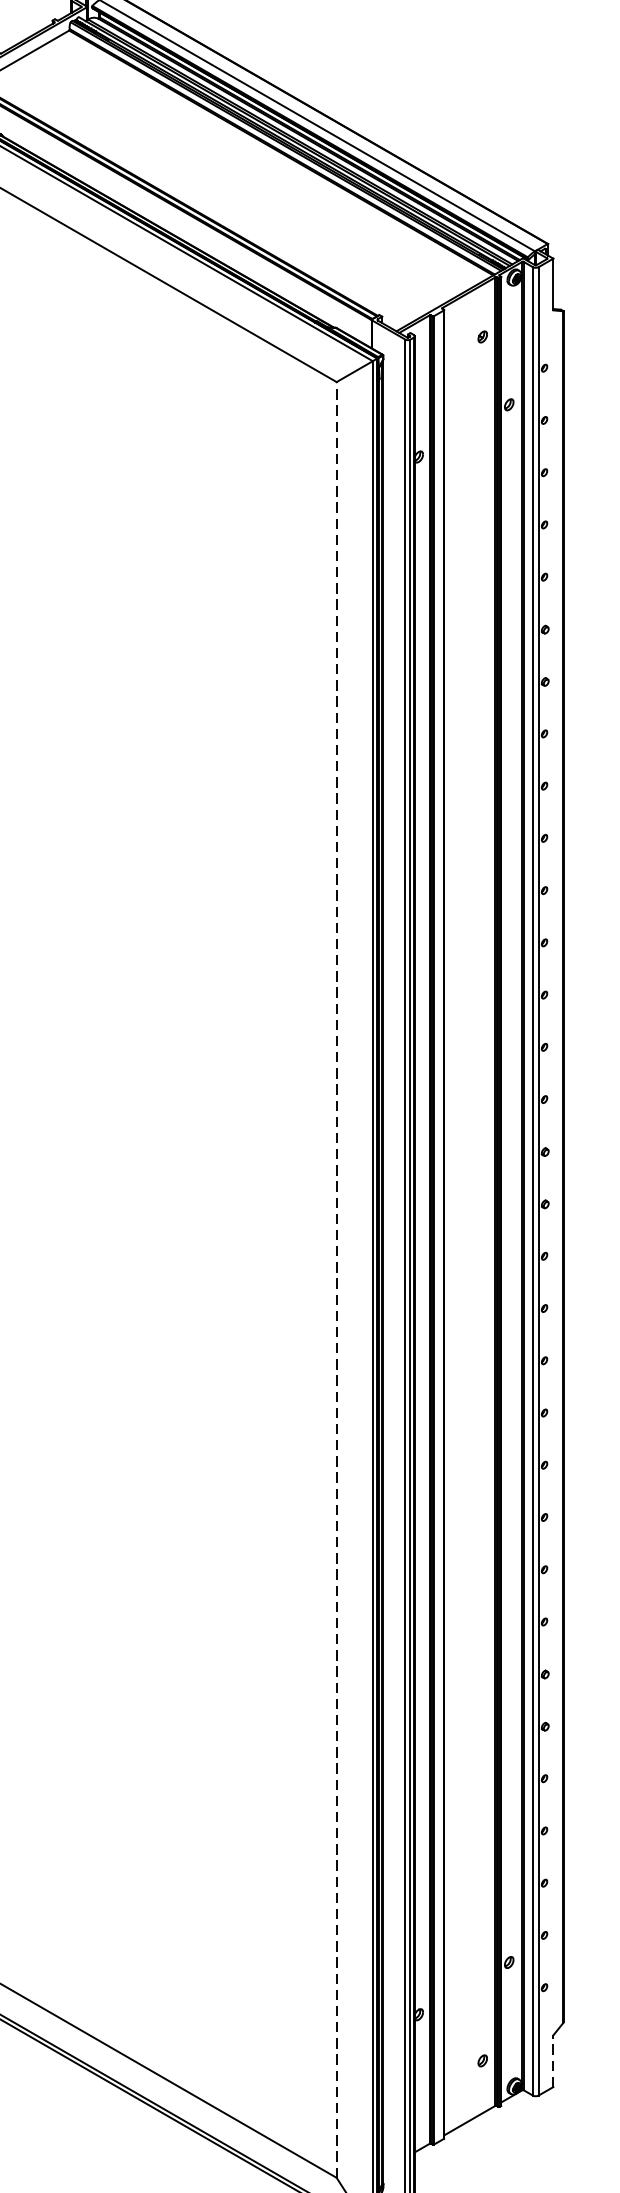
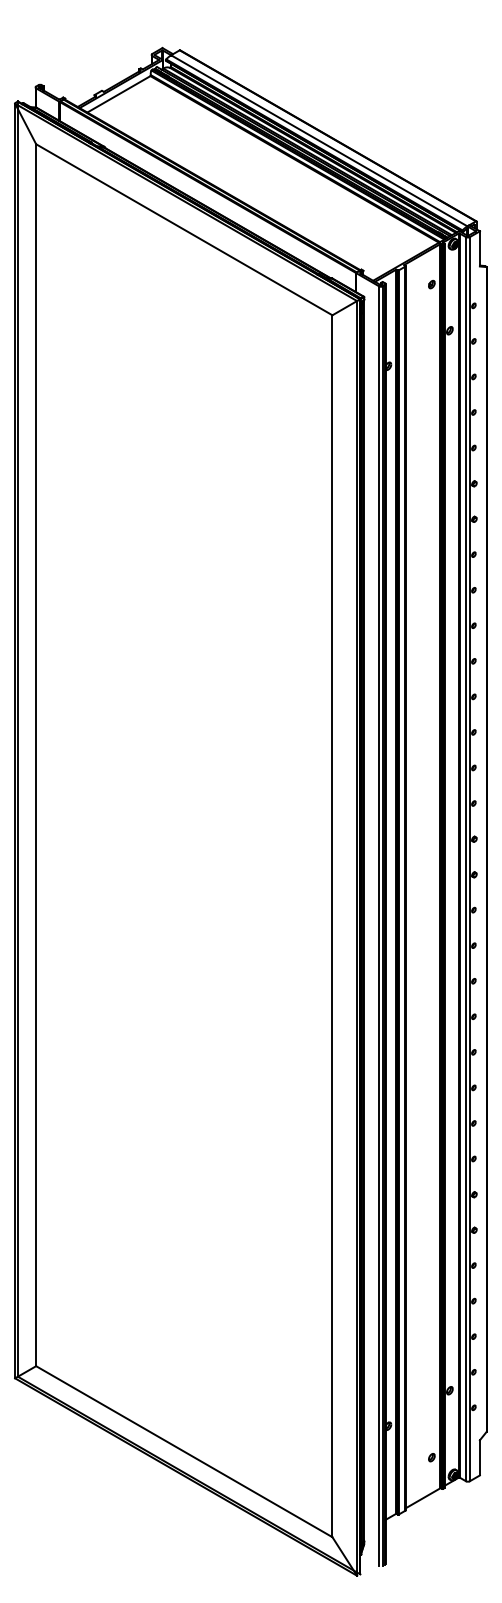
line: (336, 1280) -> (332, 926), dashed -> solid
line: (552, 2060) -> (479, 1457), dashed -> solid

